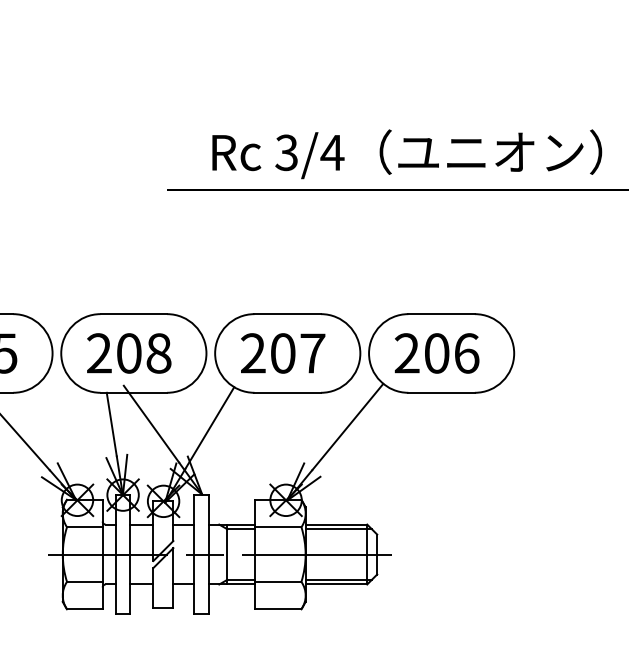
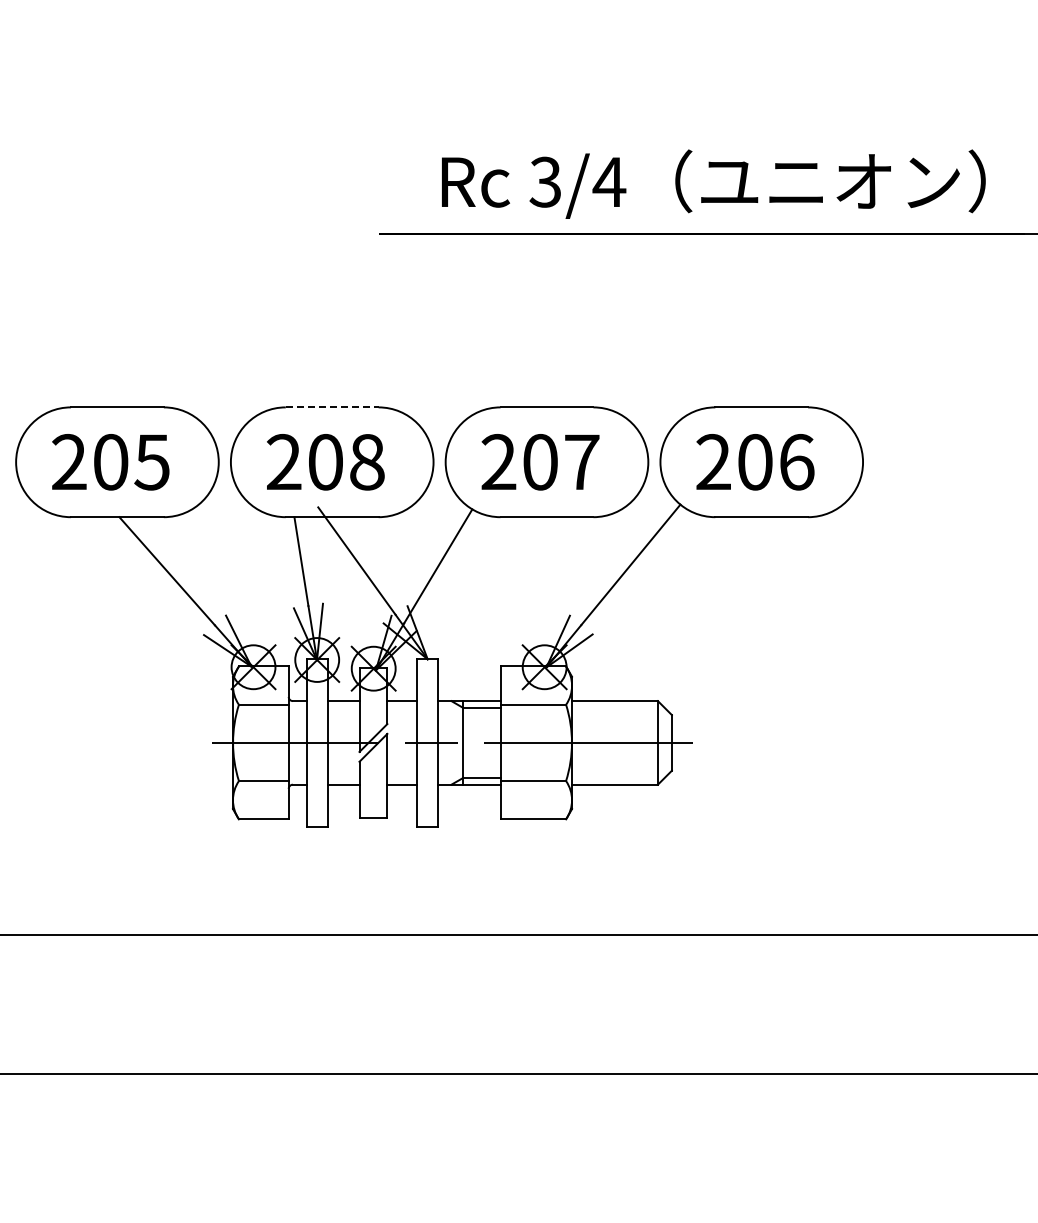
line: (134, 314) -> (332, 407), solid -> dashed
line: (338, 529) -> (618, 707), removed
line: (338, 580) -> (618, 778), removed

